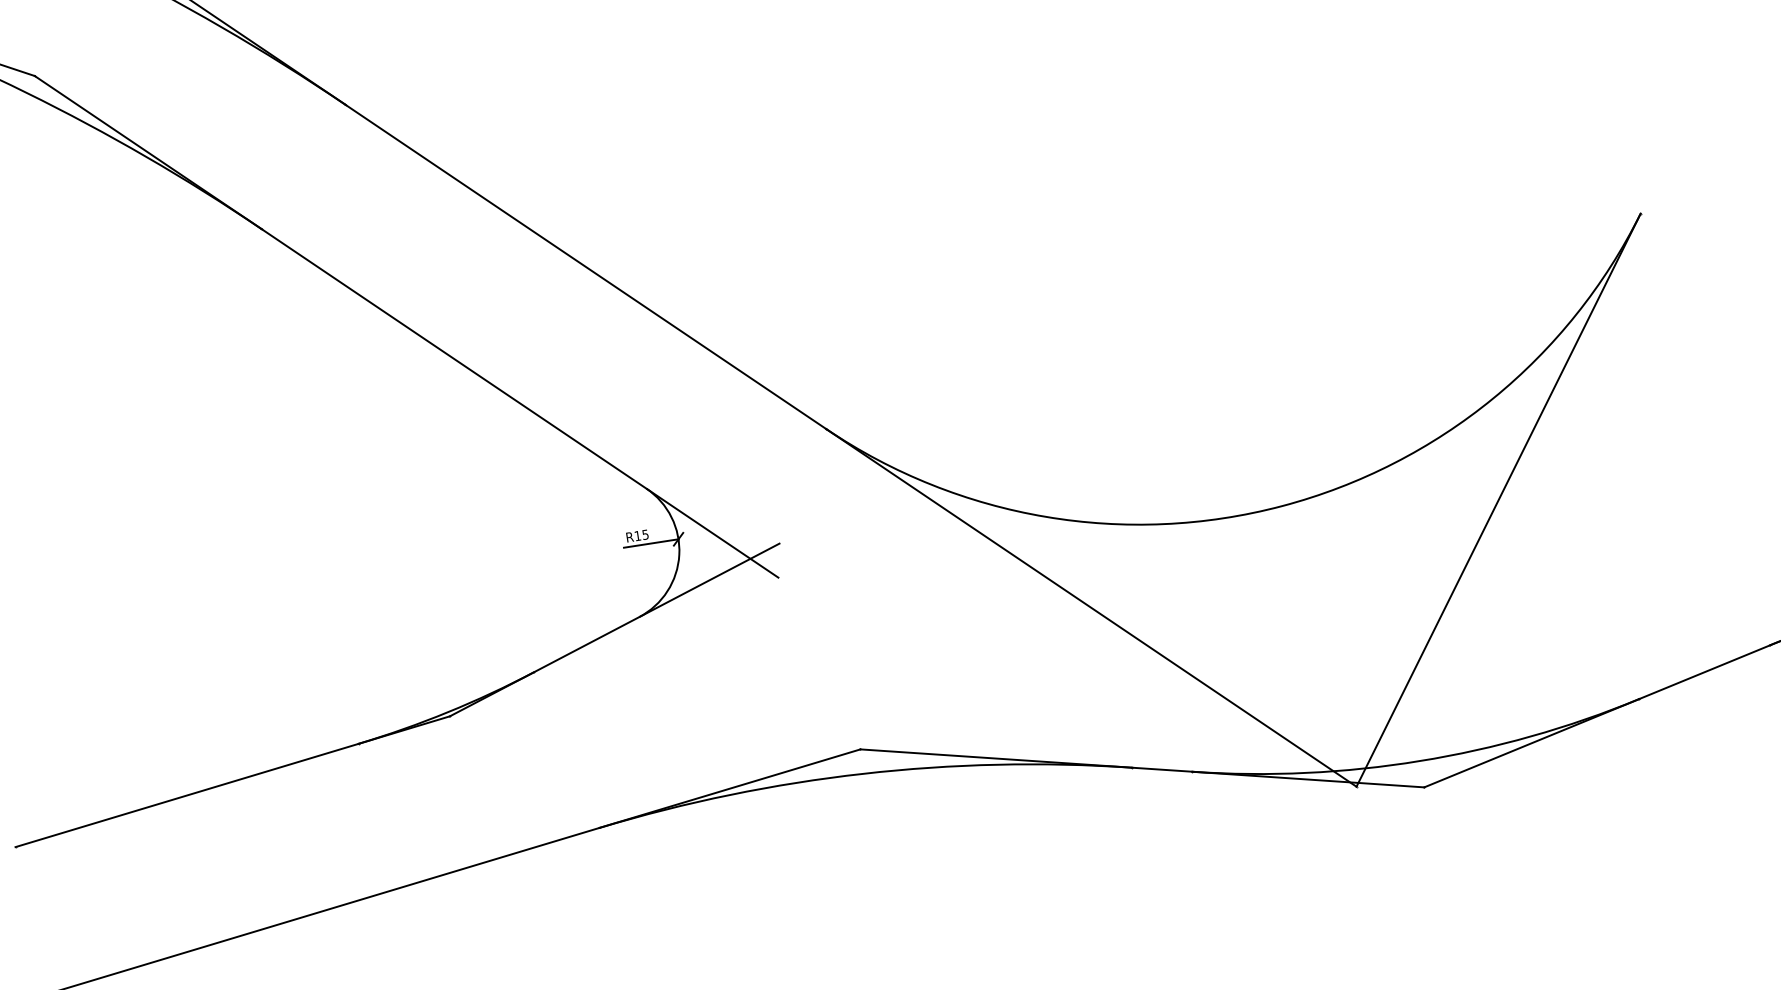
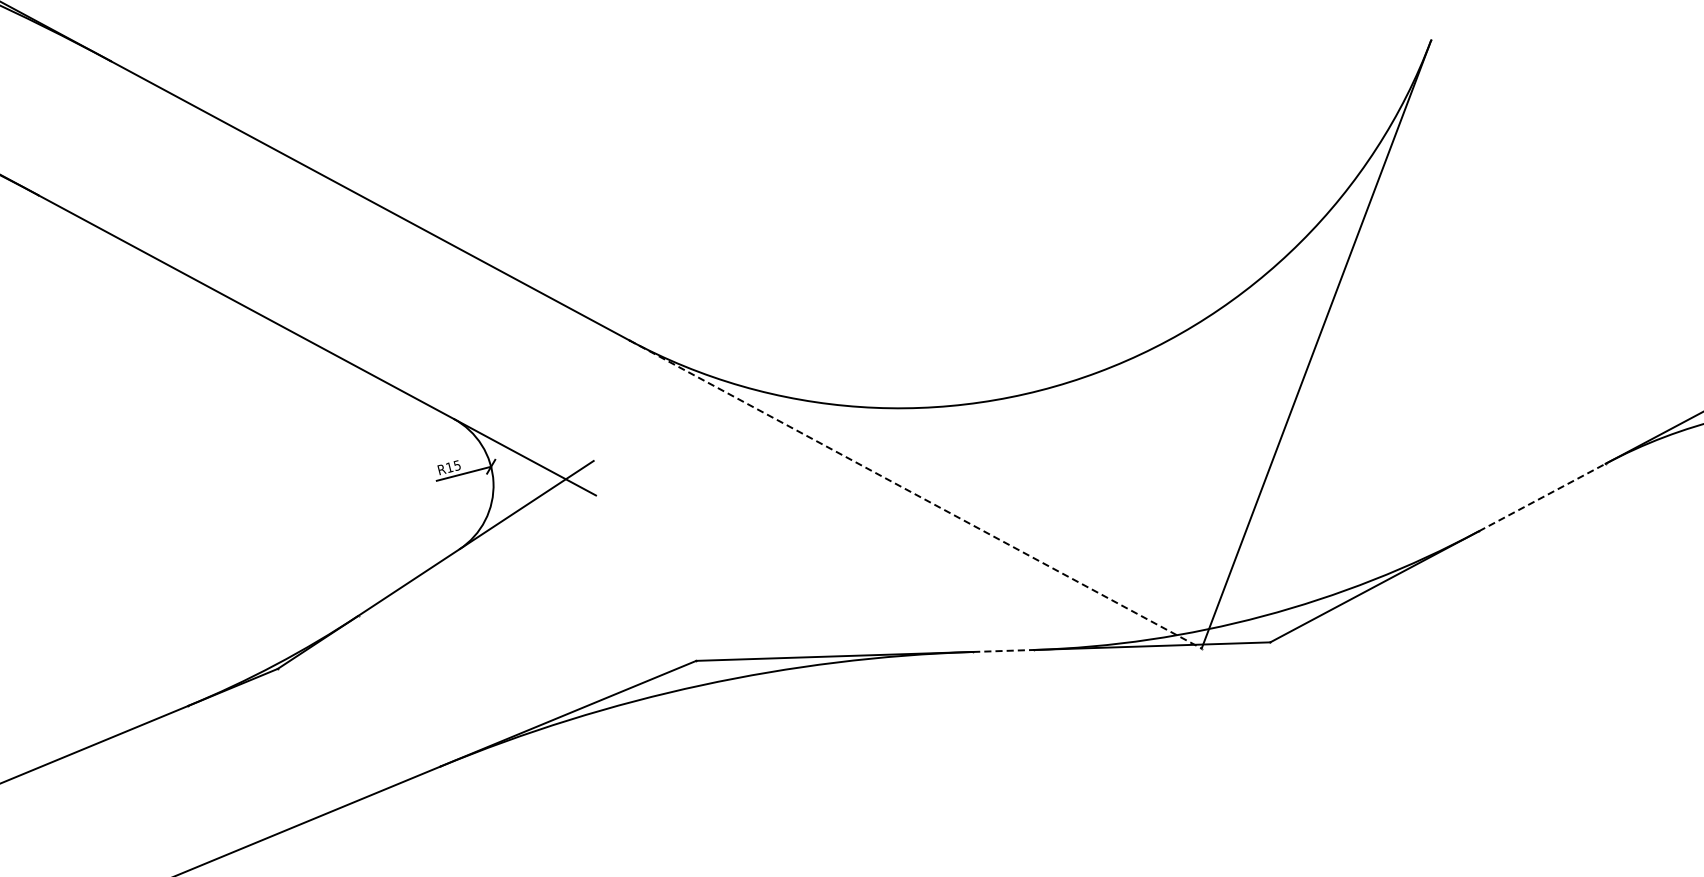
line: (1091, 607) -> (915, 494), solid -> dashed
line: (1704, 672) -> (1542, 497), solid -> dashed
line: (1162, 769) -> (1003, 650), solid -> dashed

